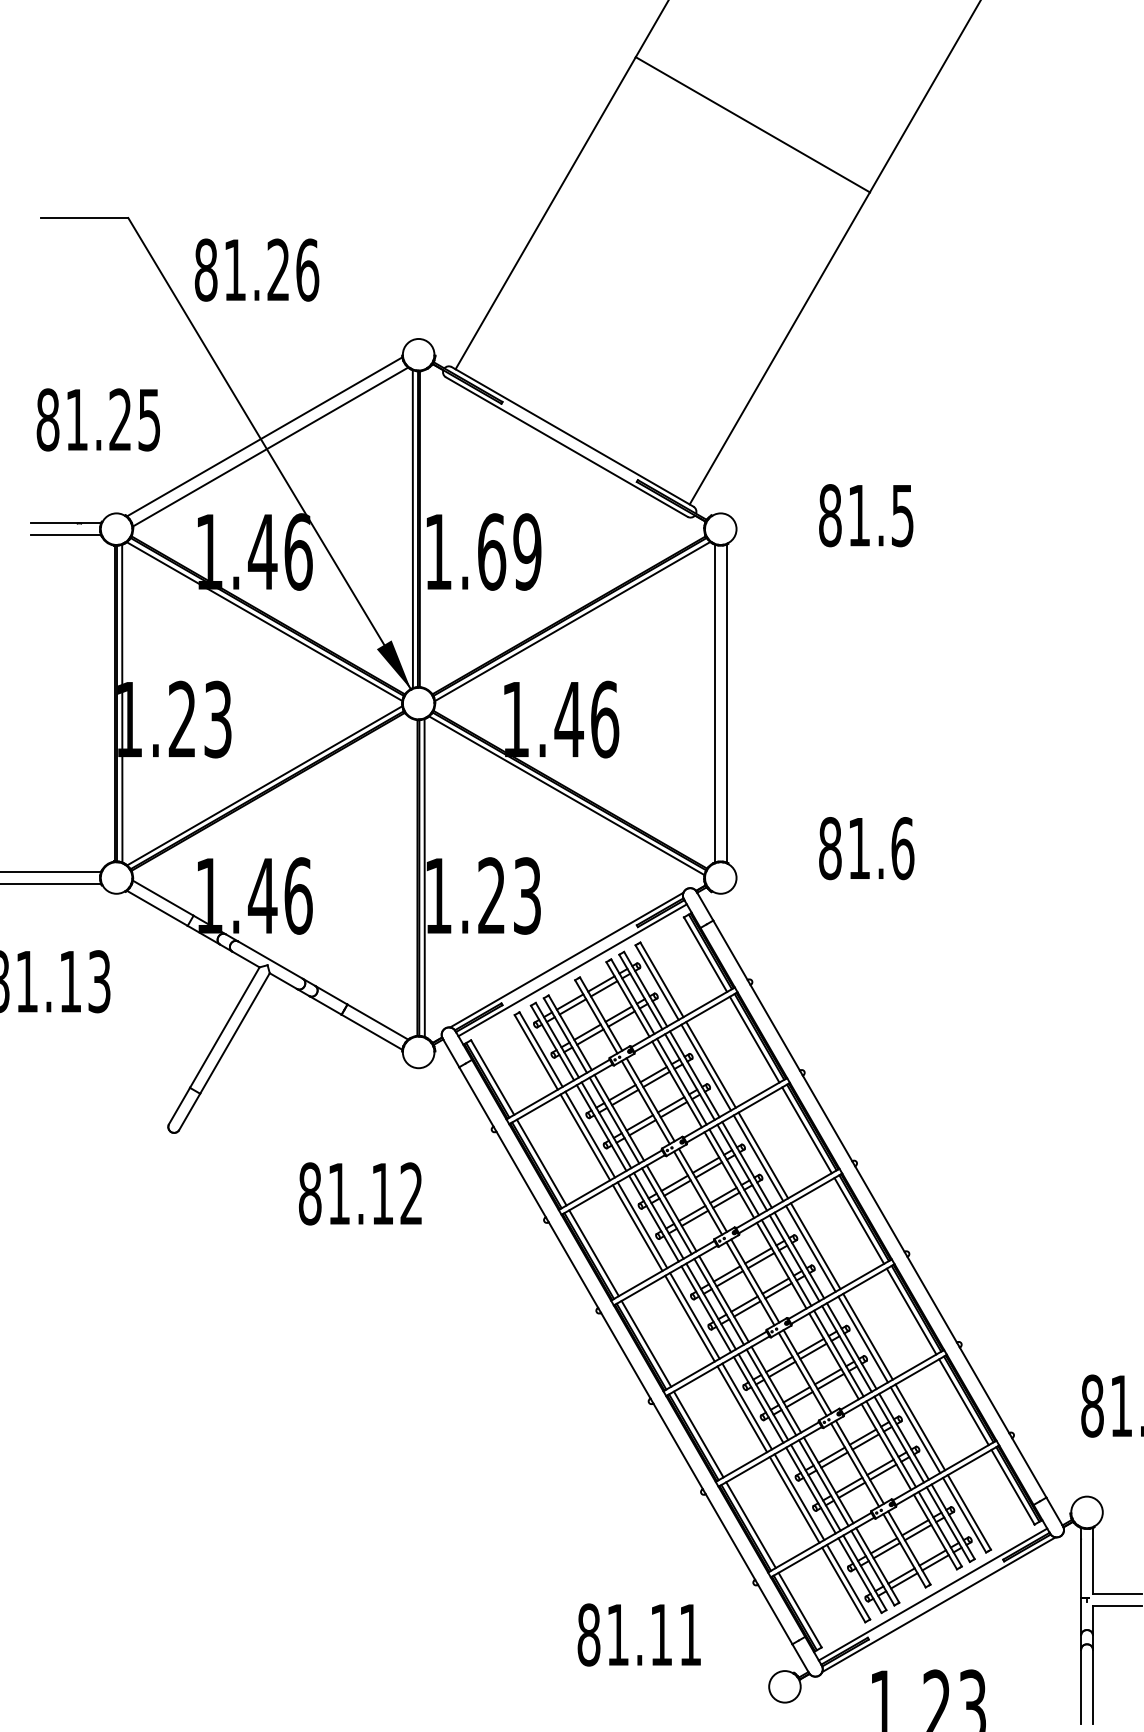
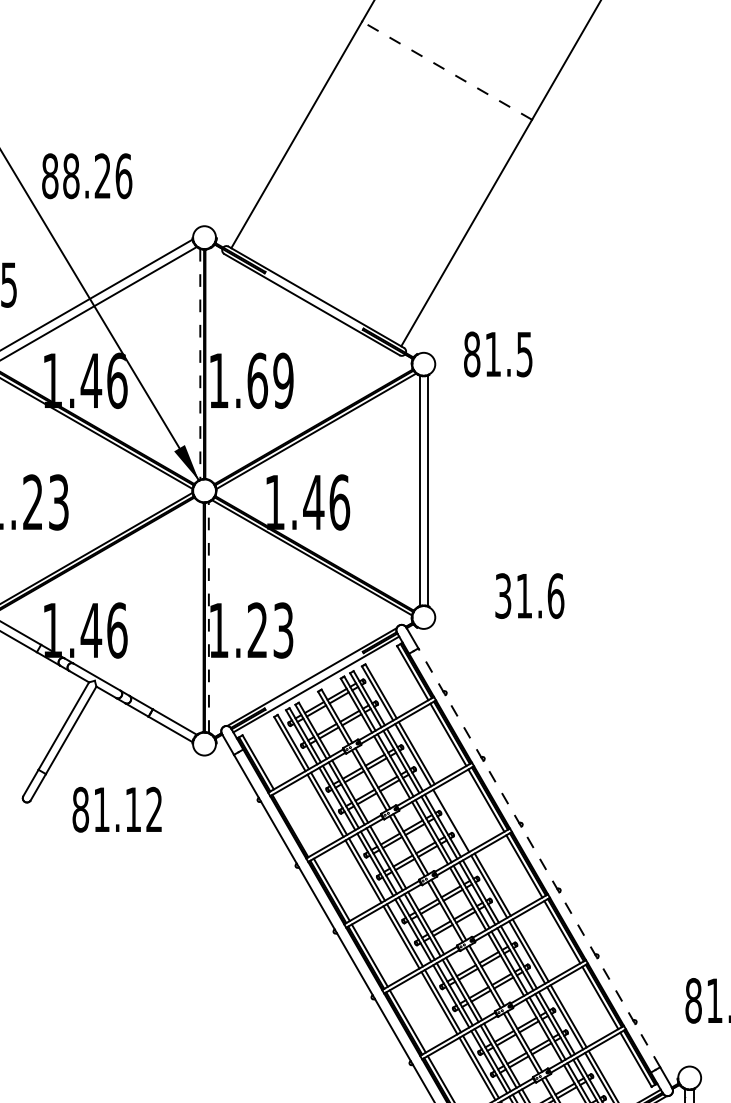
line: (752, 124) -> (446, 70), solid -> dashed
text: (234, 269) -> (70, 175), 81.26 -> 88.26
text: (866, 515) -> (498, 354), moved
line: (412, 529) -> (200, 364), solid -> dashed
text: (830, 848) -> (503, 596), 81.6 -> 31.6
line: (424, 878) -> (208, 617), solid -> dashed
line: (763, 1155) -> (454, 818), removed
line: (541, 1162) -> (293, 824), removed
text: (360, 1193) -> (117, 809), moved
line: (879, 1208) -> (539, 857), solid -> dashed

